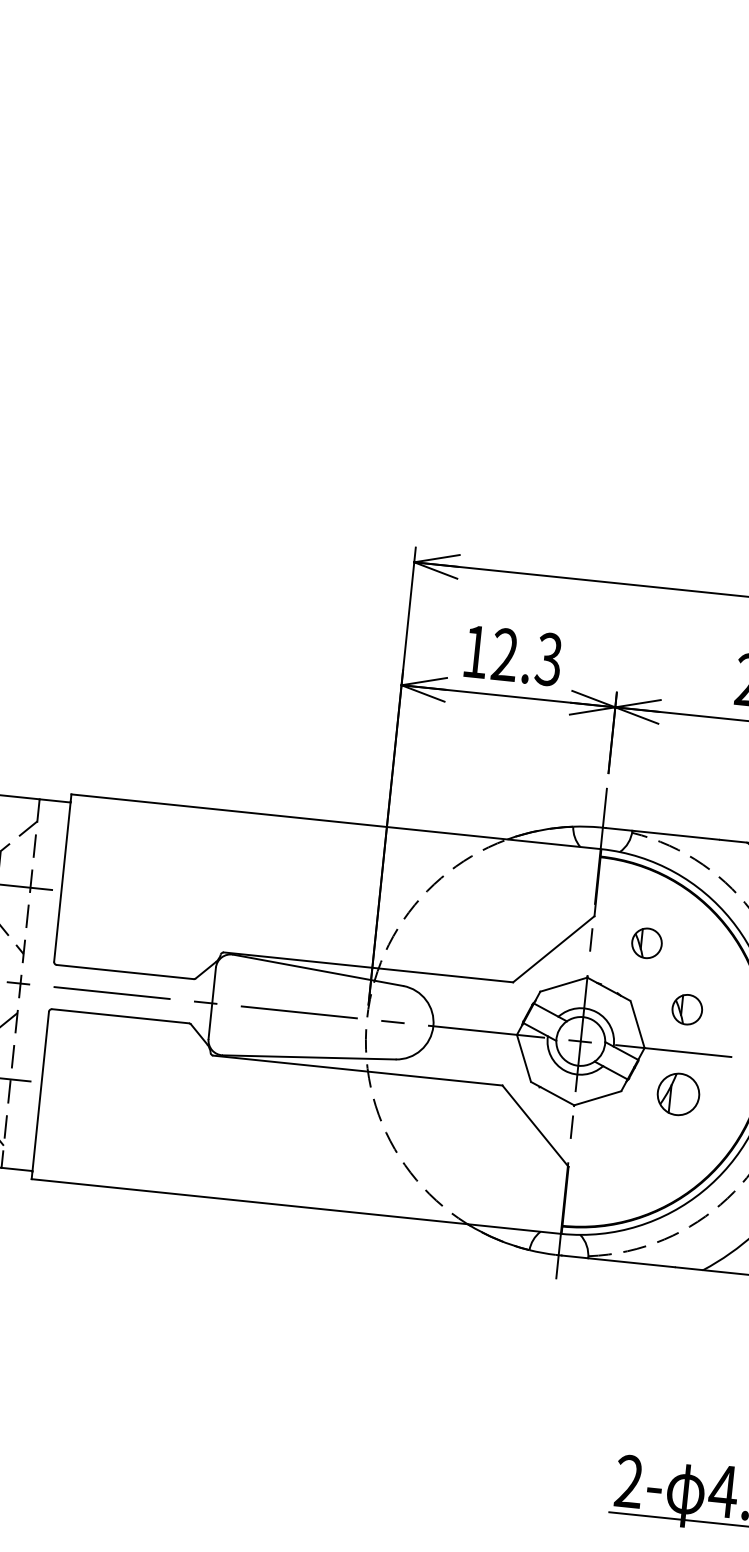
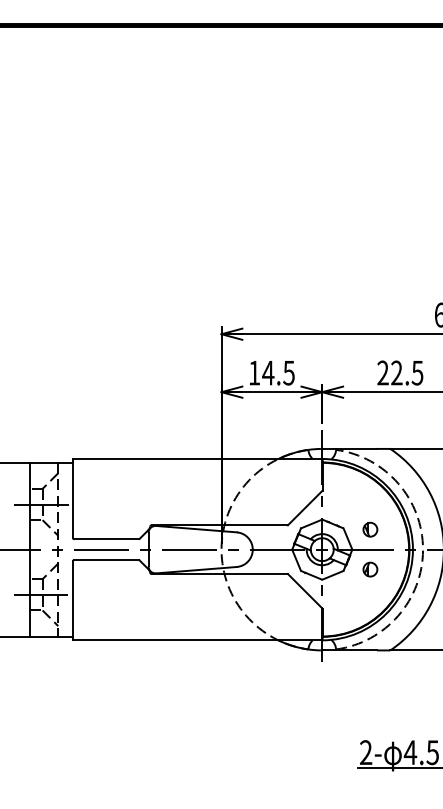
text: (526, 655) -> (278, 372), 12.3 -> 14.5
part: (647, 942) -> (348, 500), removed
part: (678, 1094) -> (370, 569), size x0.71

